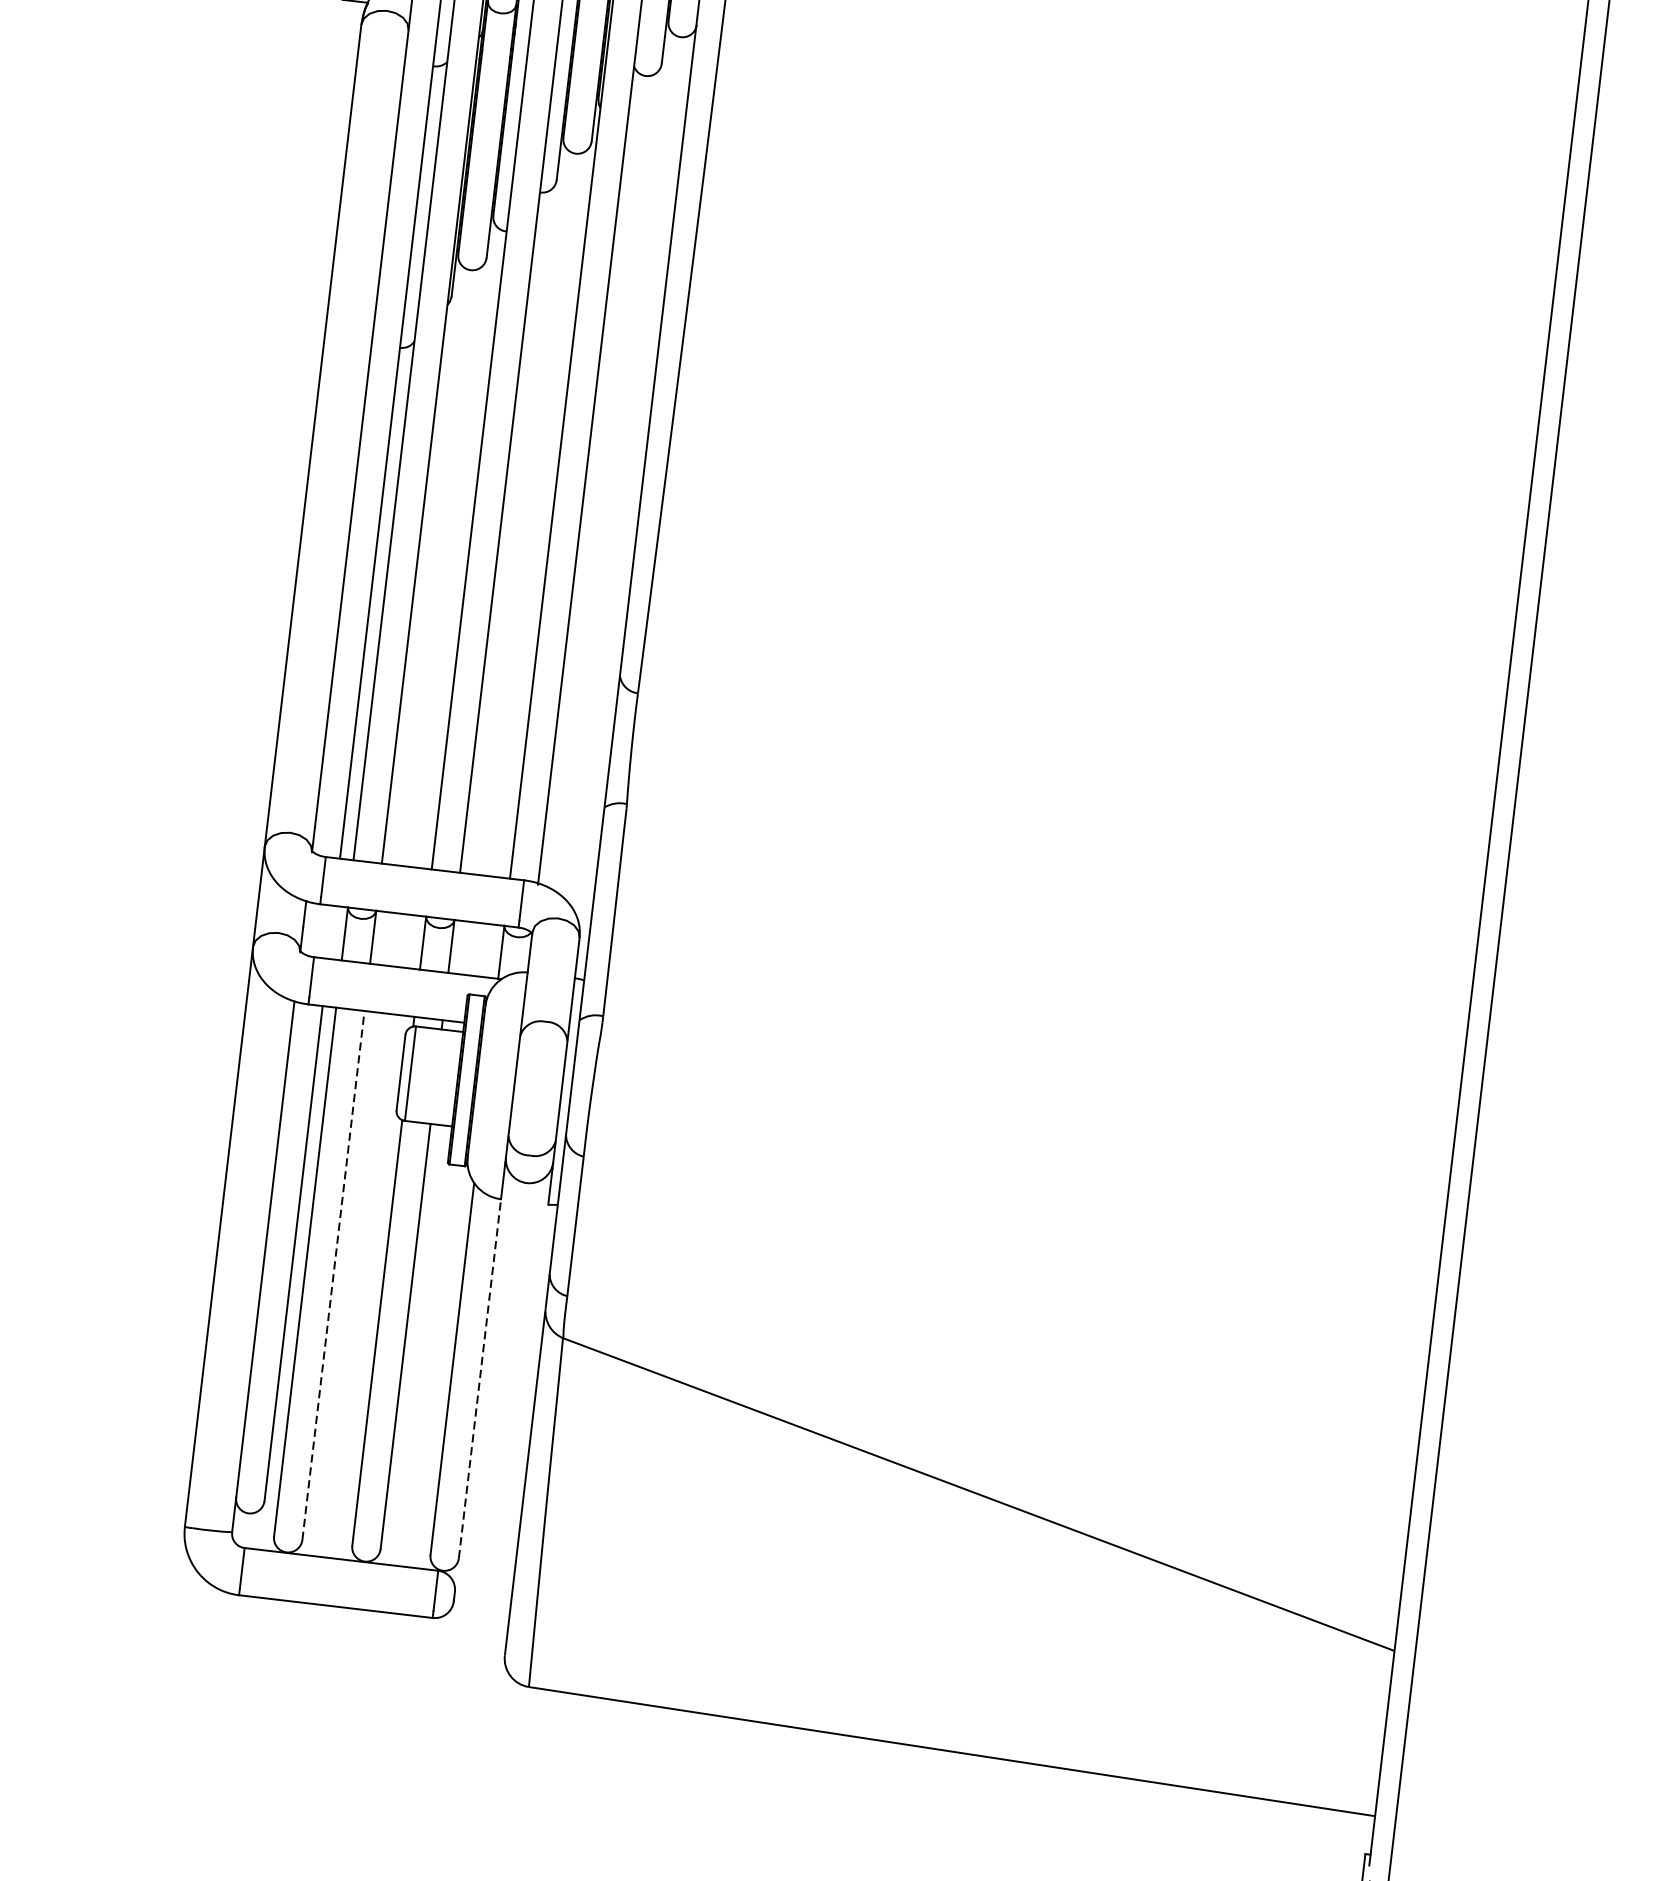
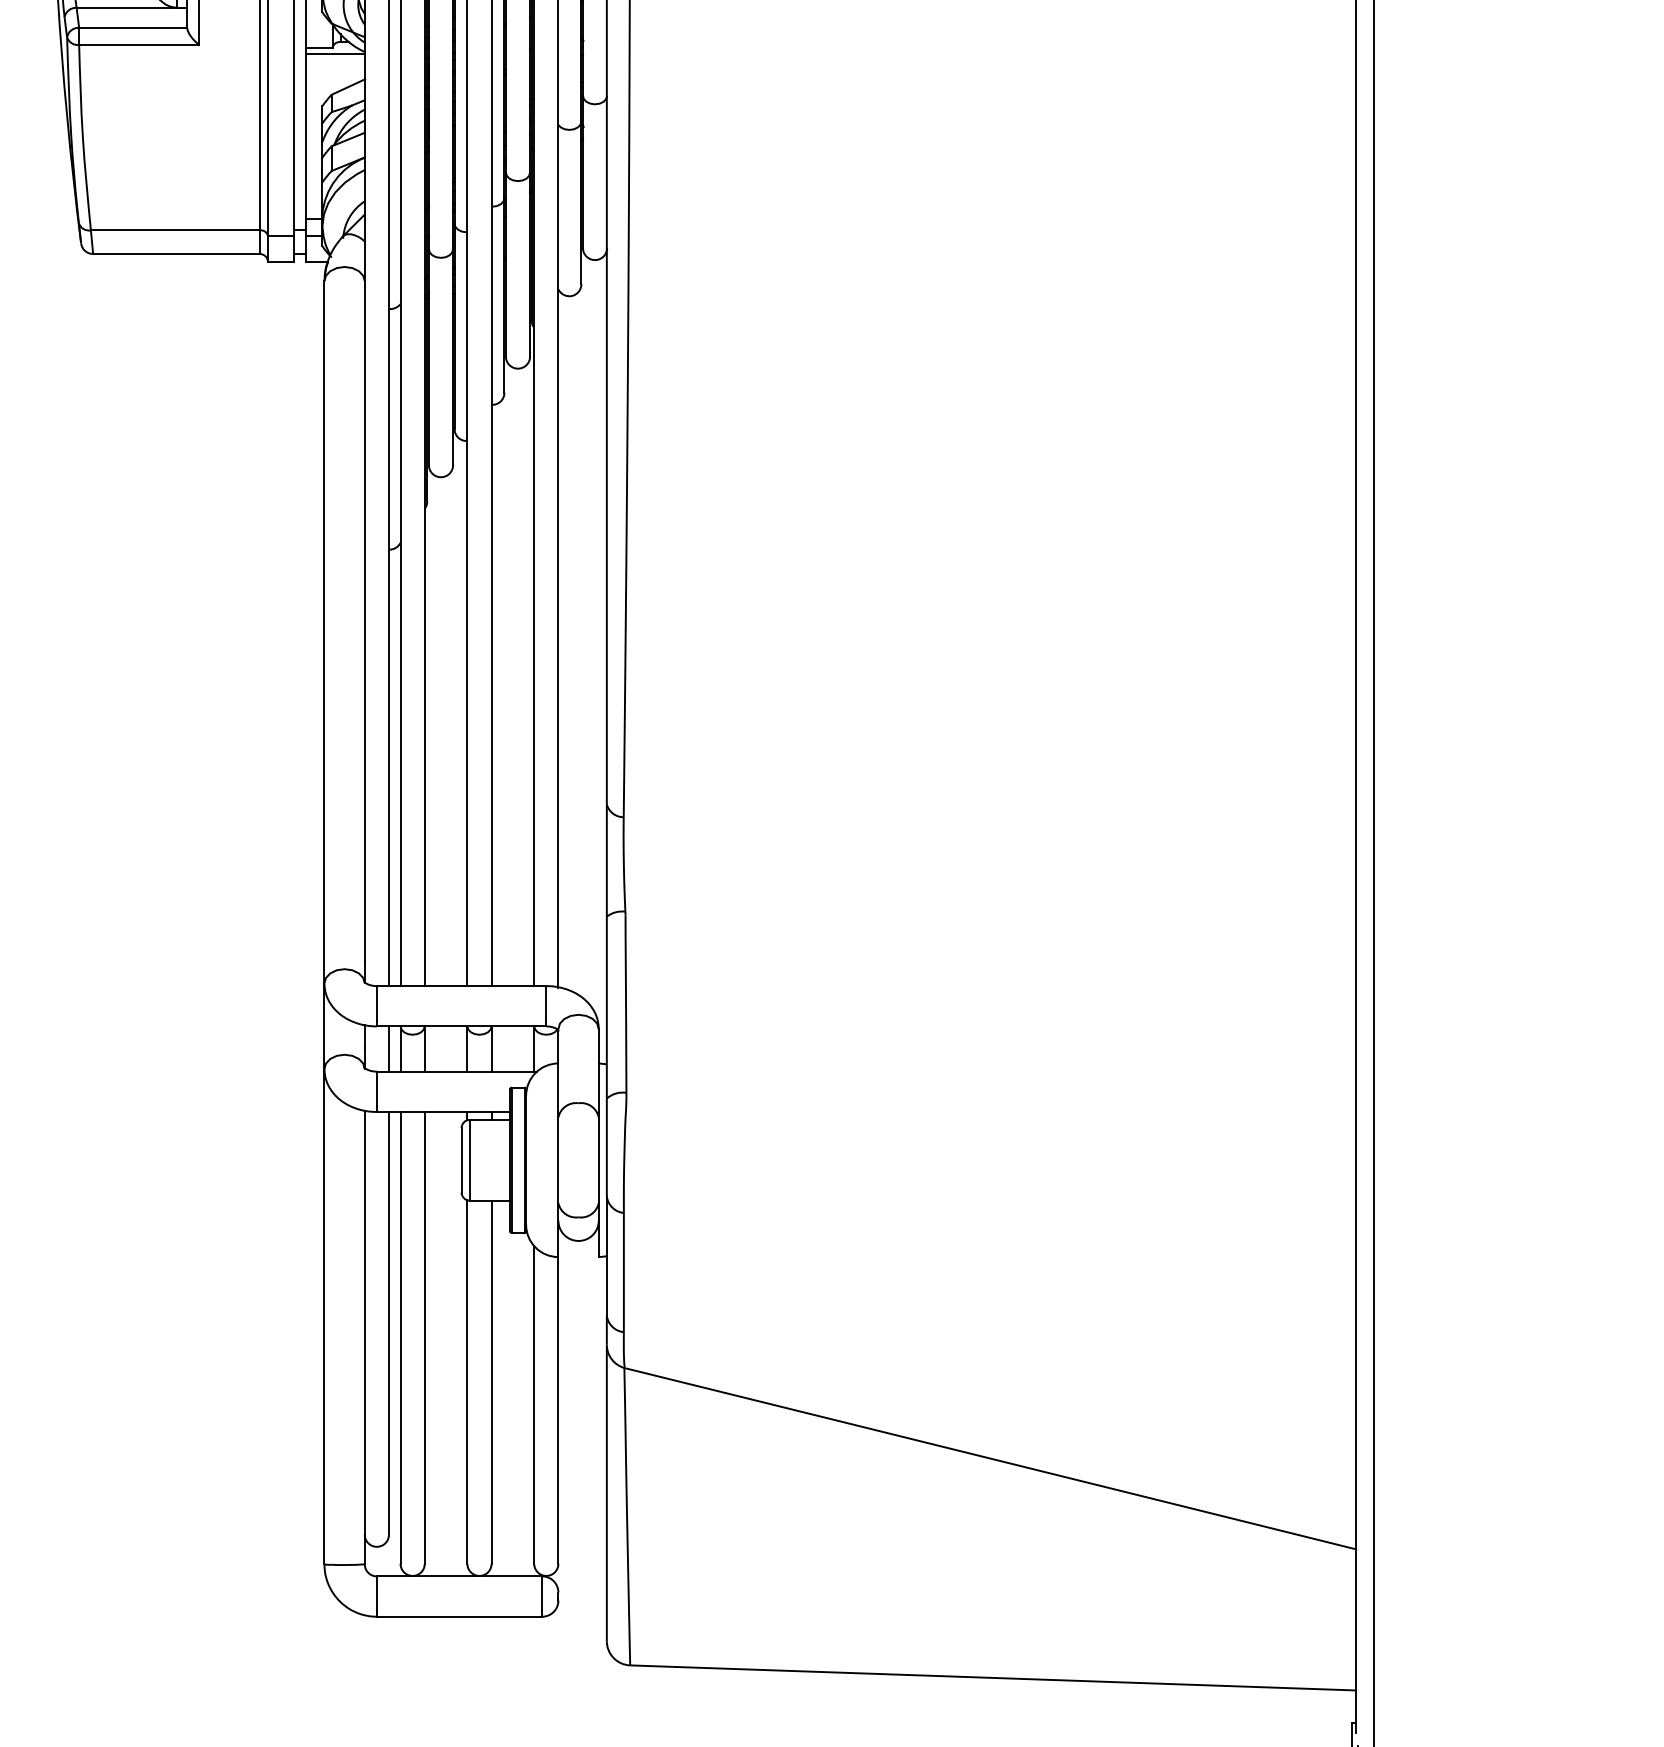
line: (330, 931) -> (388, 1048), added
line: (333, 1274) -> (424, 1337), dashed -> solid
line: (480, 1377) -> (558, 1409), dashed -> solid

